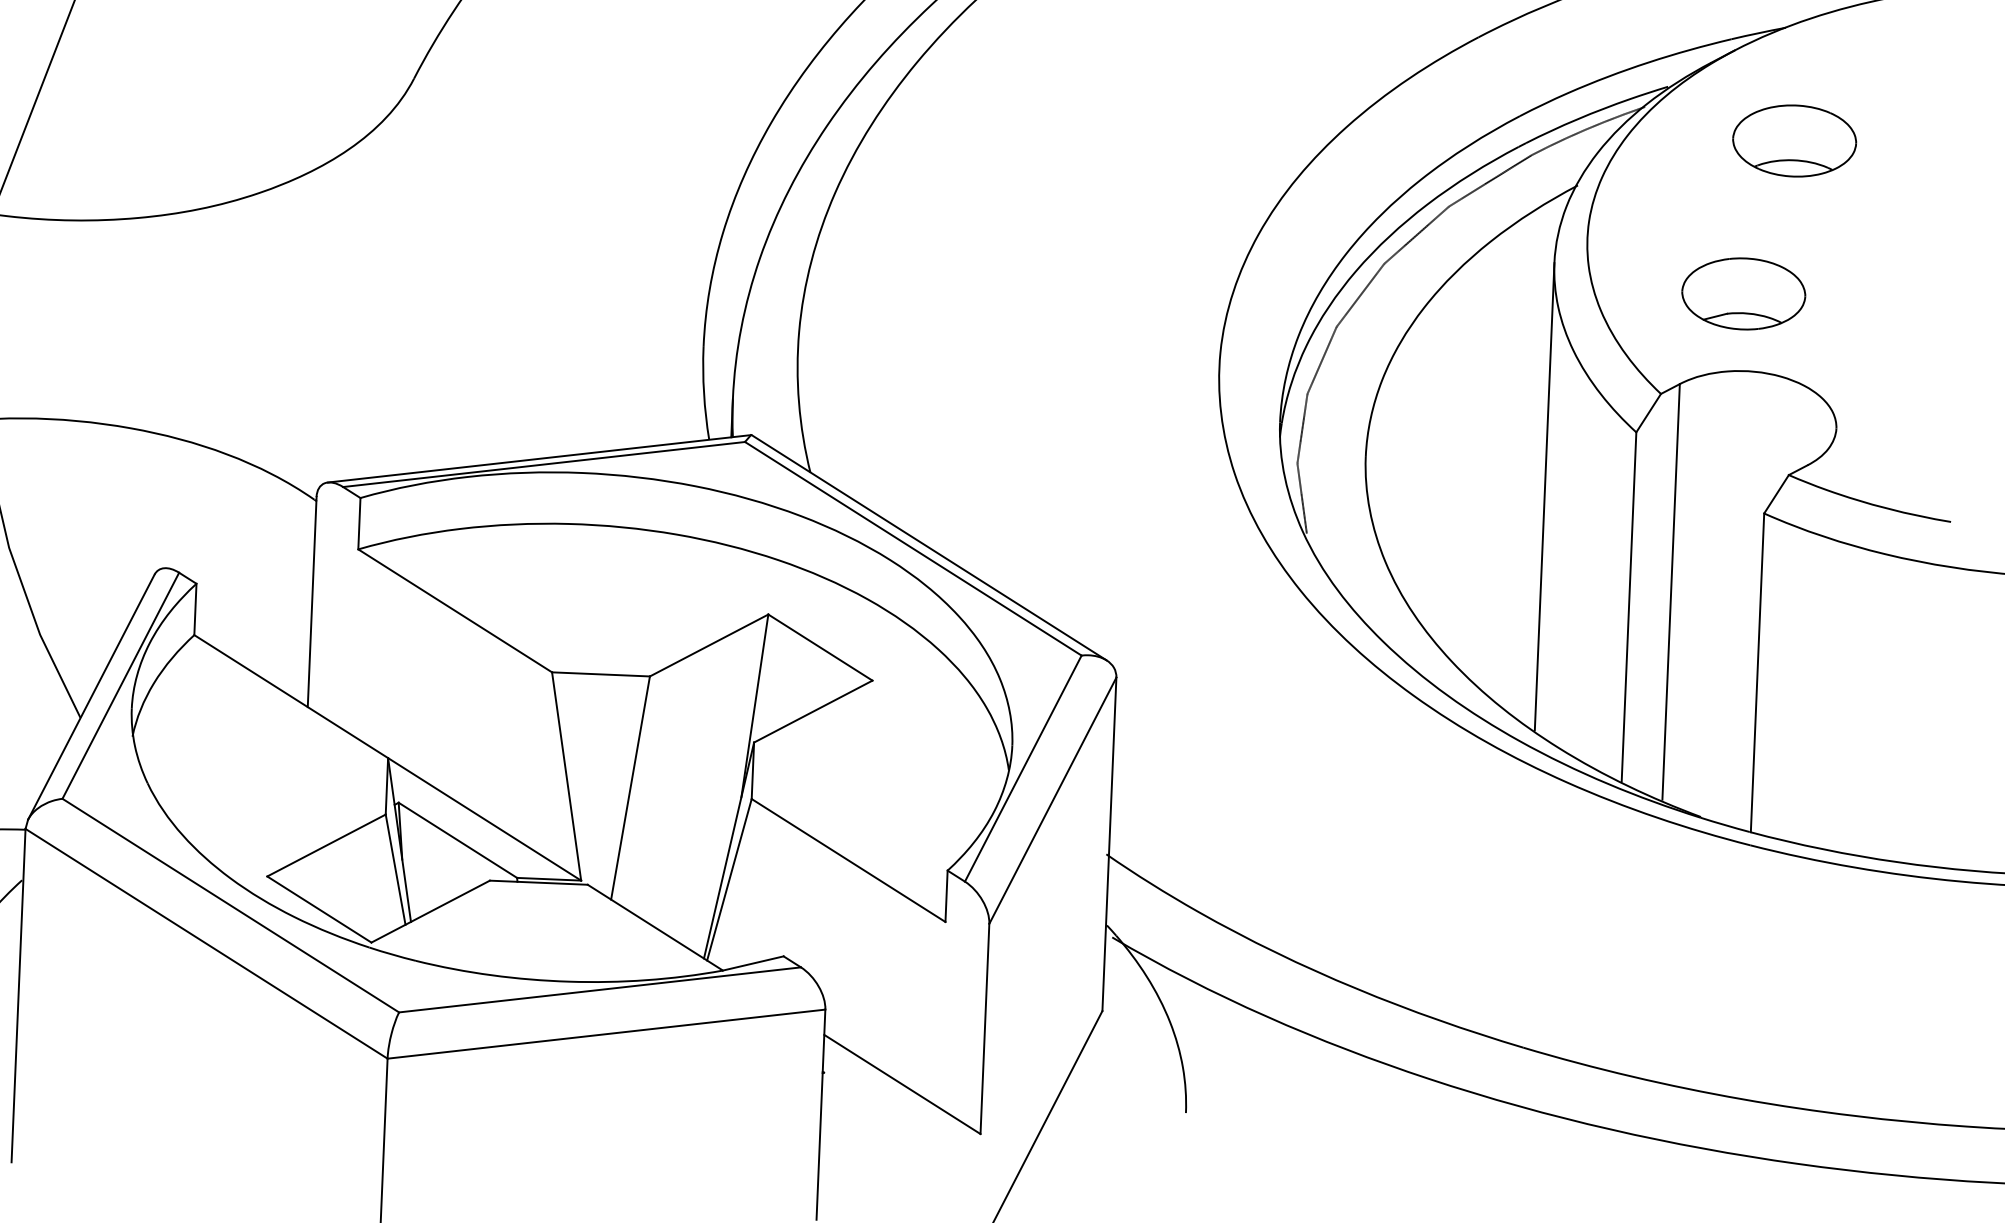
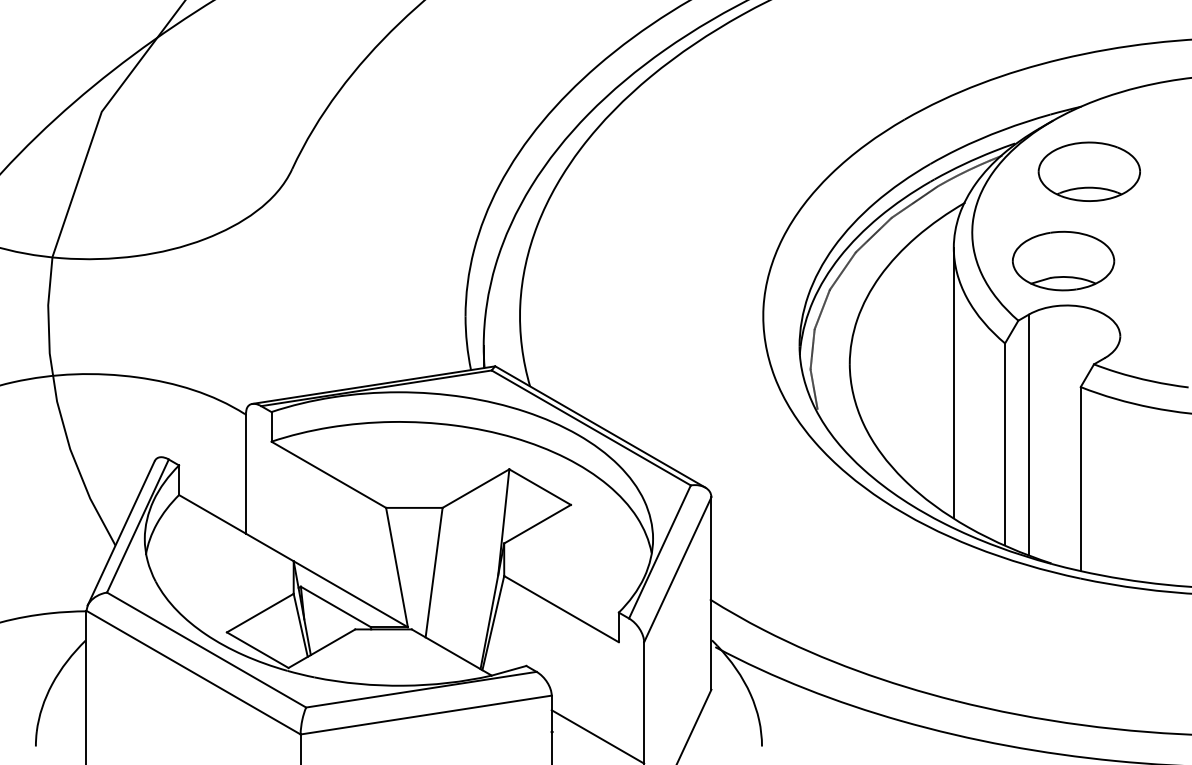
part: (1793, 140) -> (1088, 171), size x1.43
part: (1743, 292) -> (1063, 260), size x1.43

